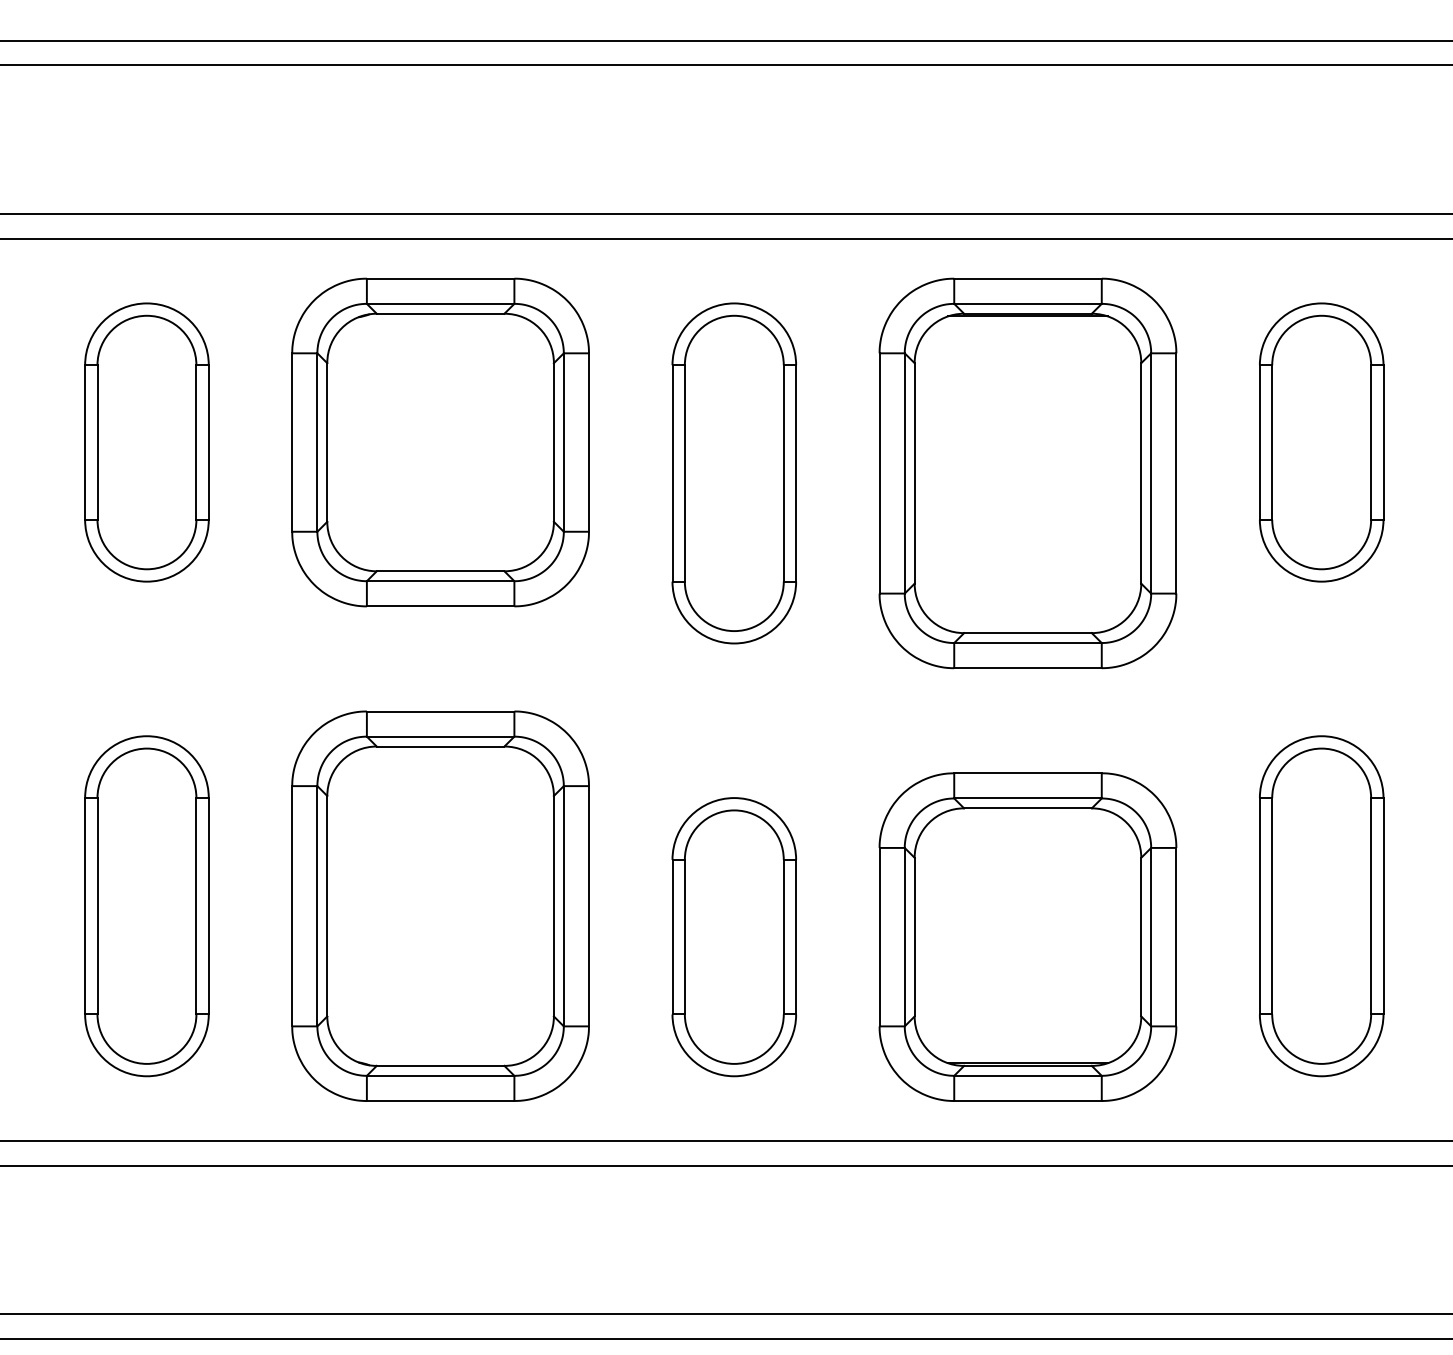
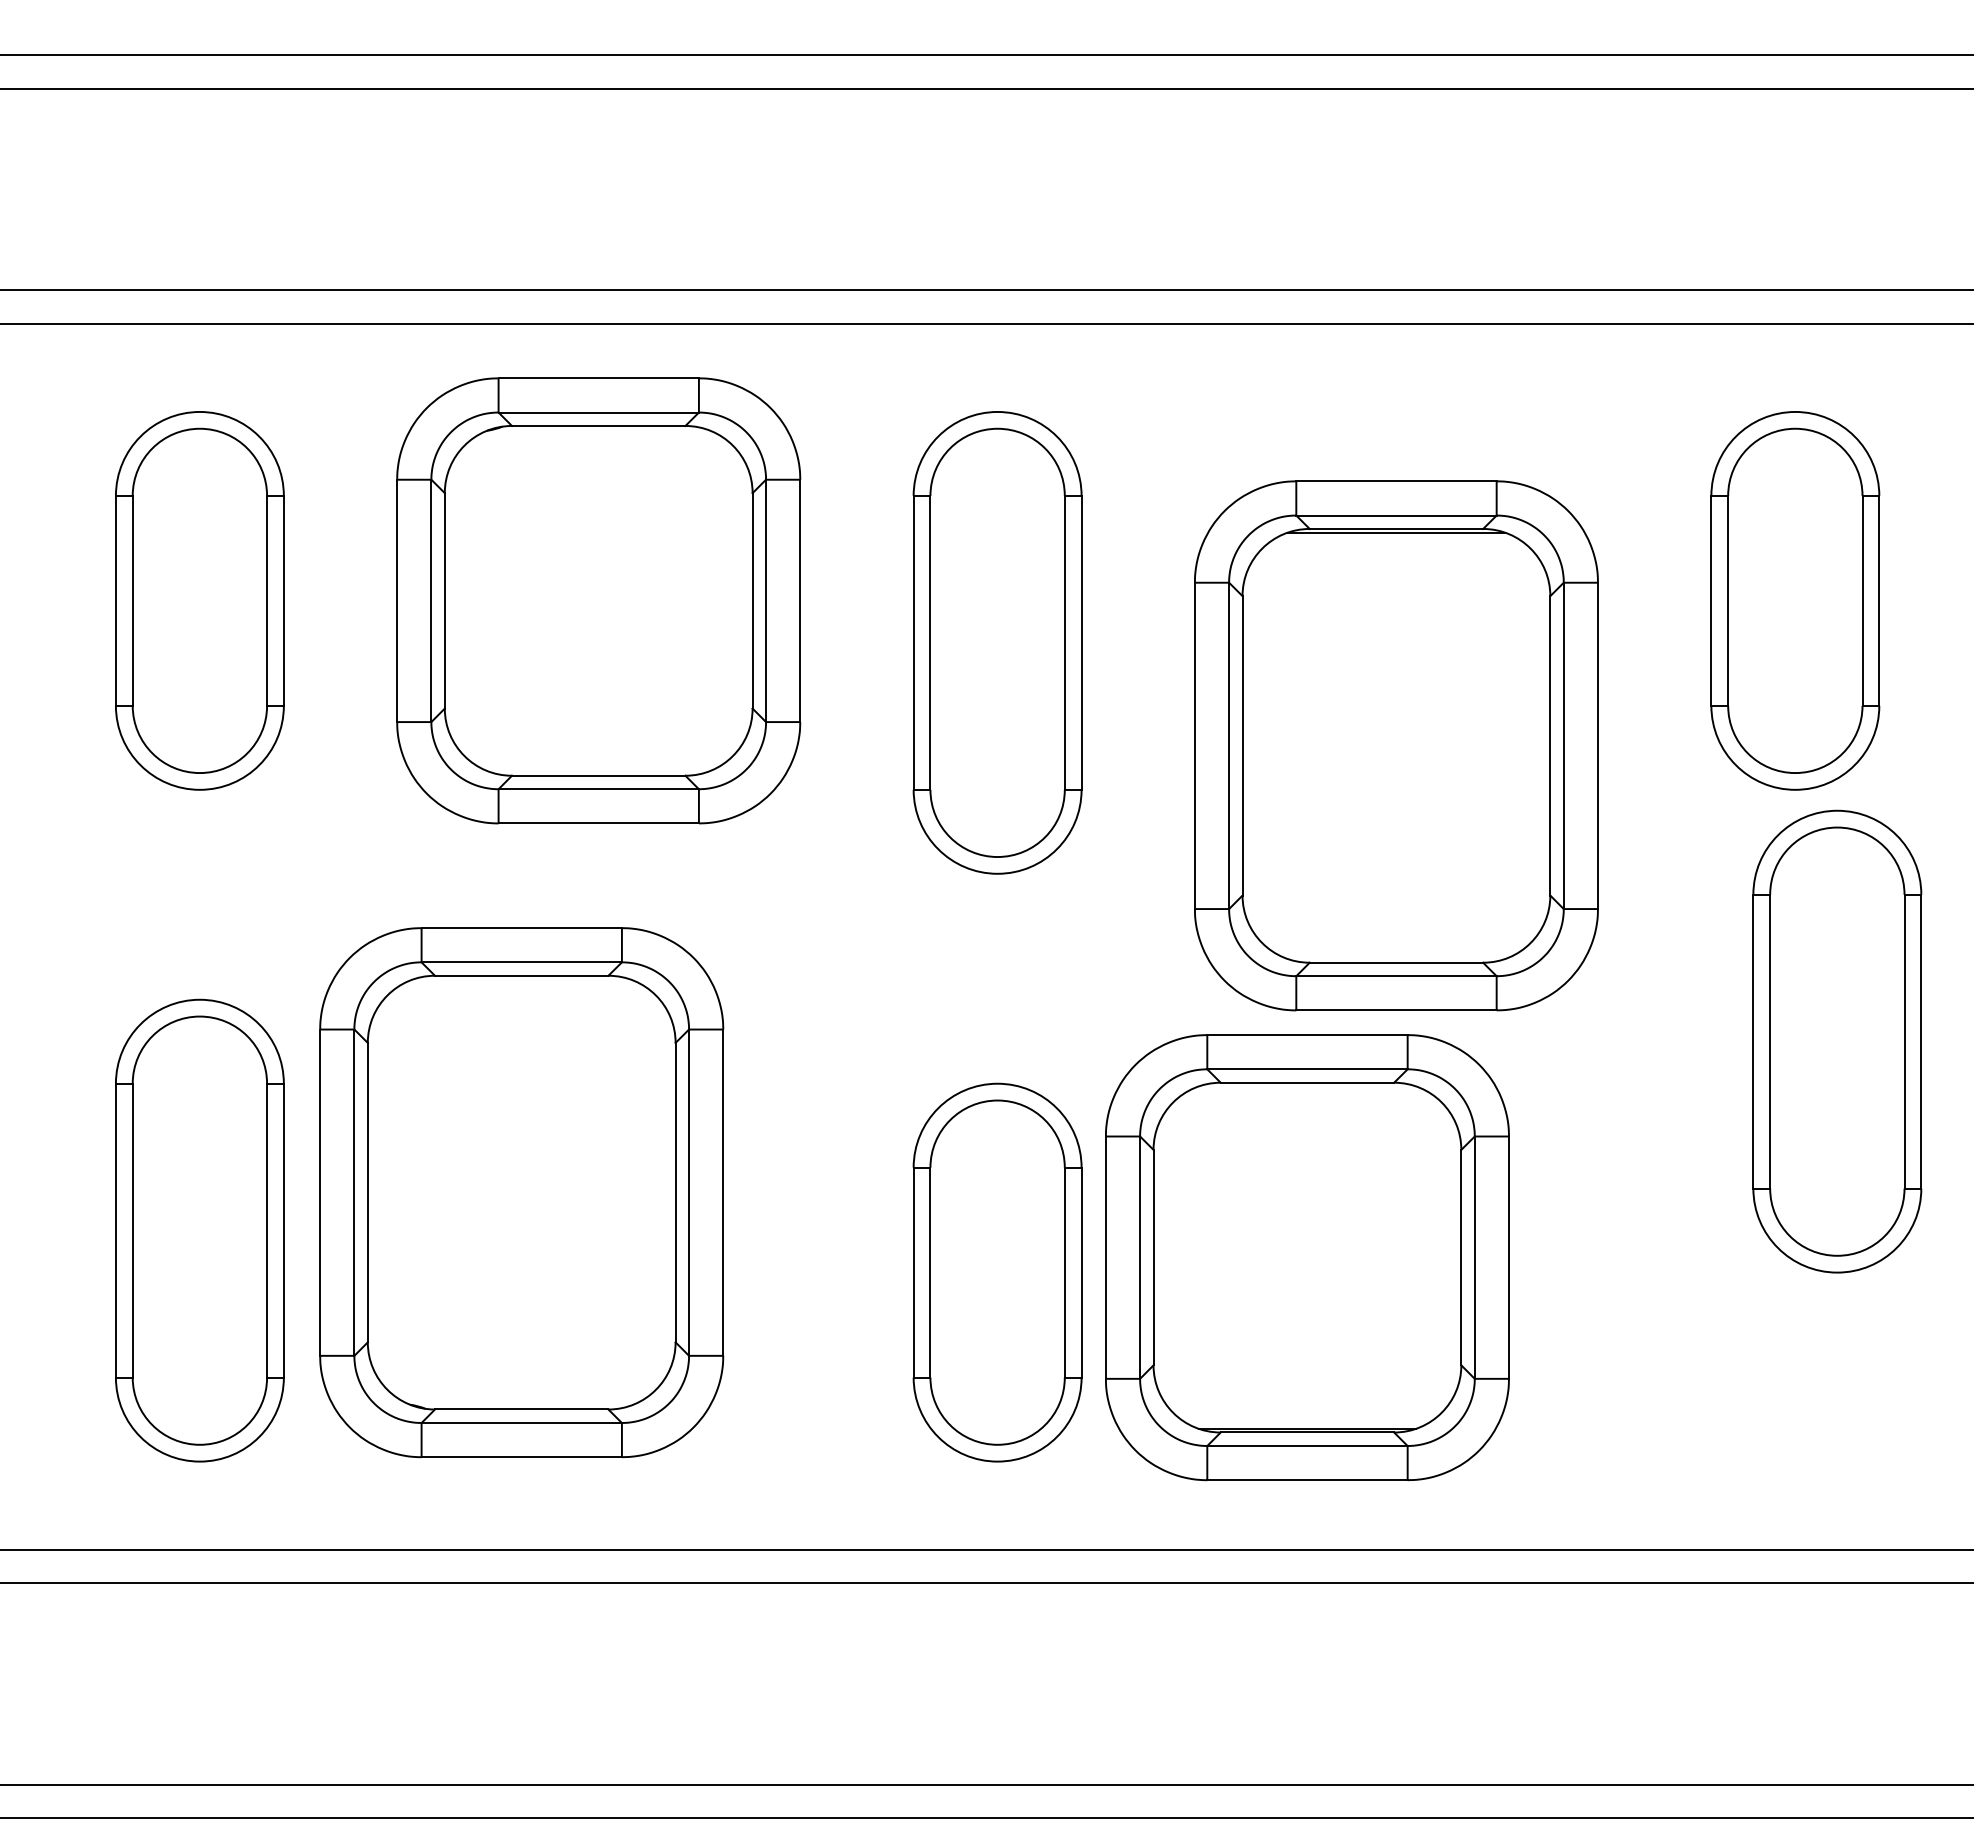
part: (1028, 473) -> (1396, 745), moved
part: (440, 906) -> (521, 1192), moved
part: (1321, 906) -> (1837, 1041), moved
part: (1028, 937) -> (1307, 1257), moved

